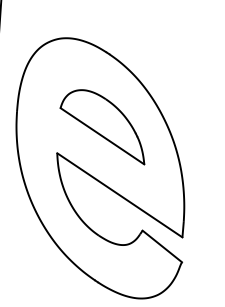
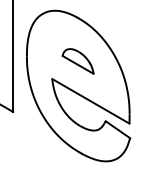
part: (101, 126) -> (77, 61), size x0.6

